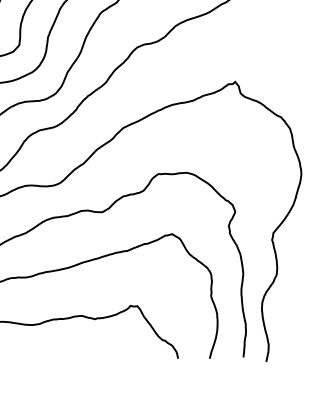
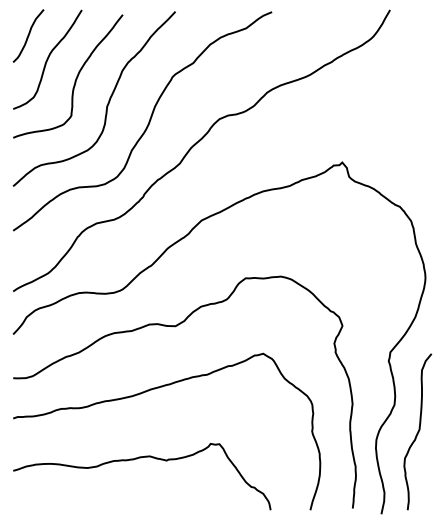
curve: (295, 296) -> (417, 431), added

